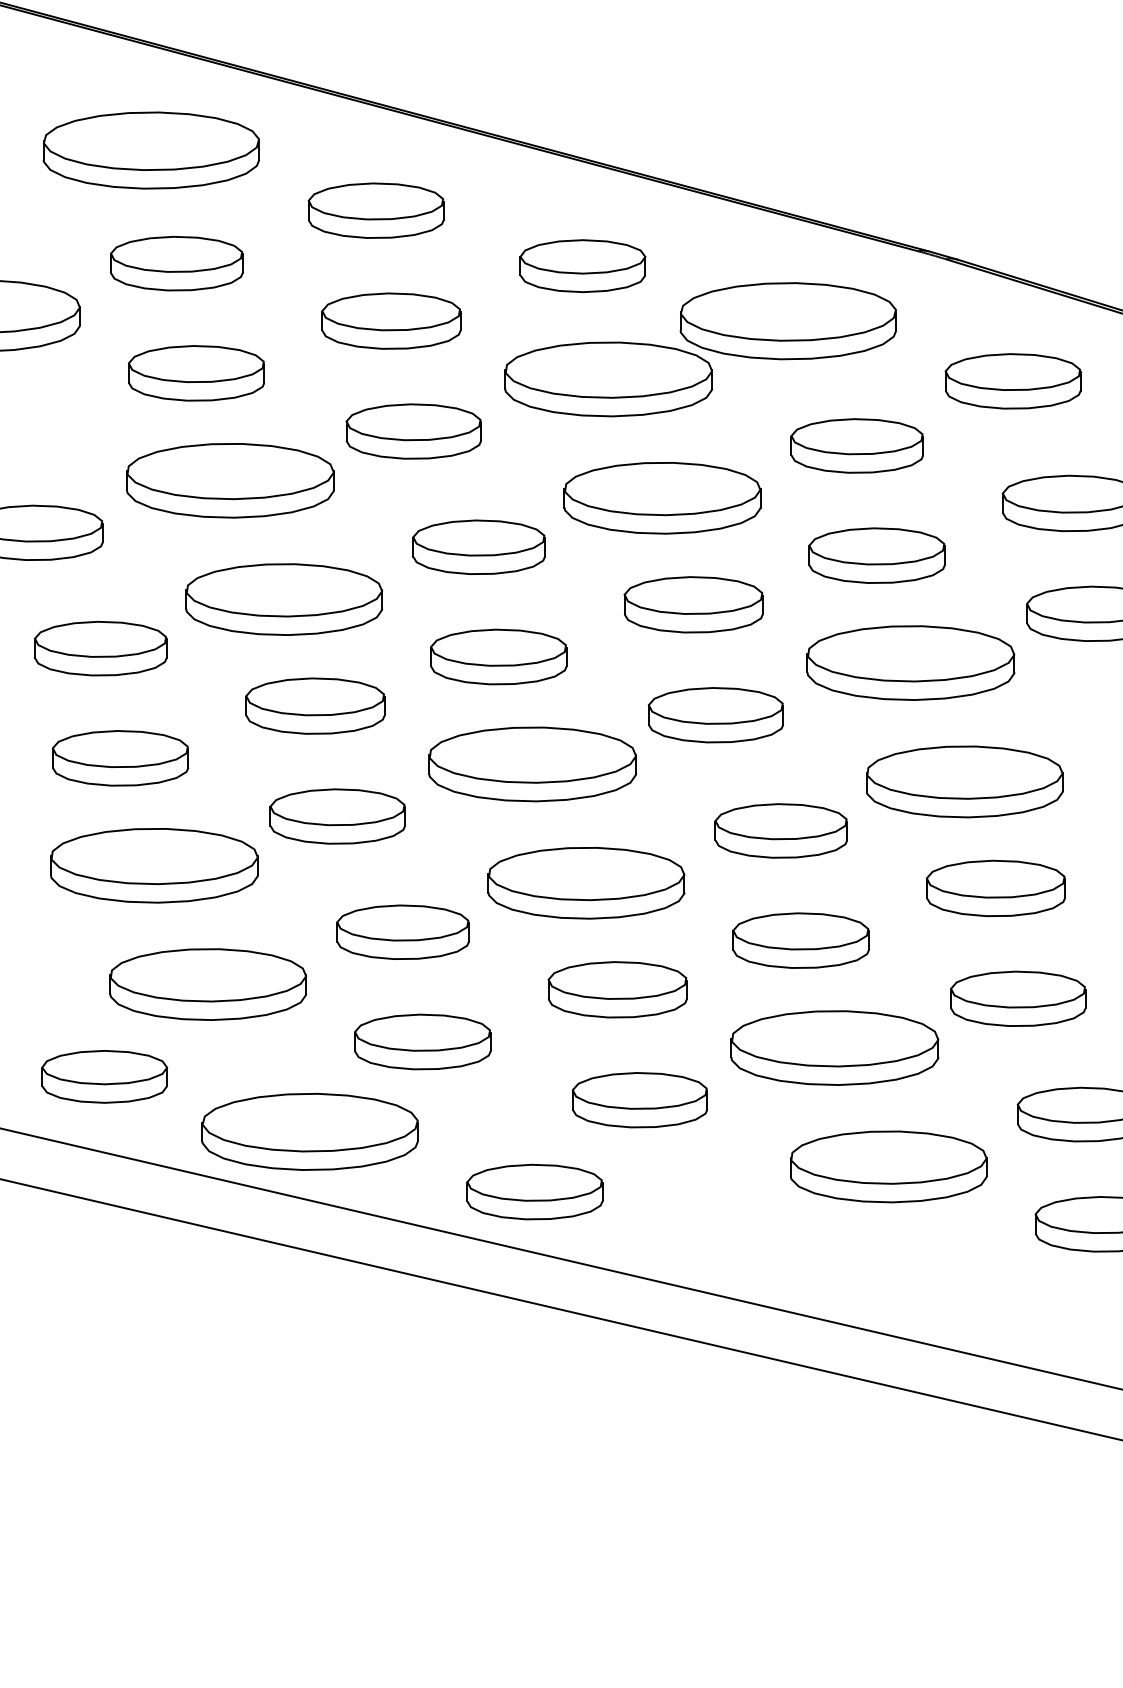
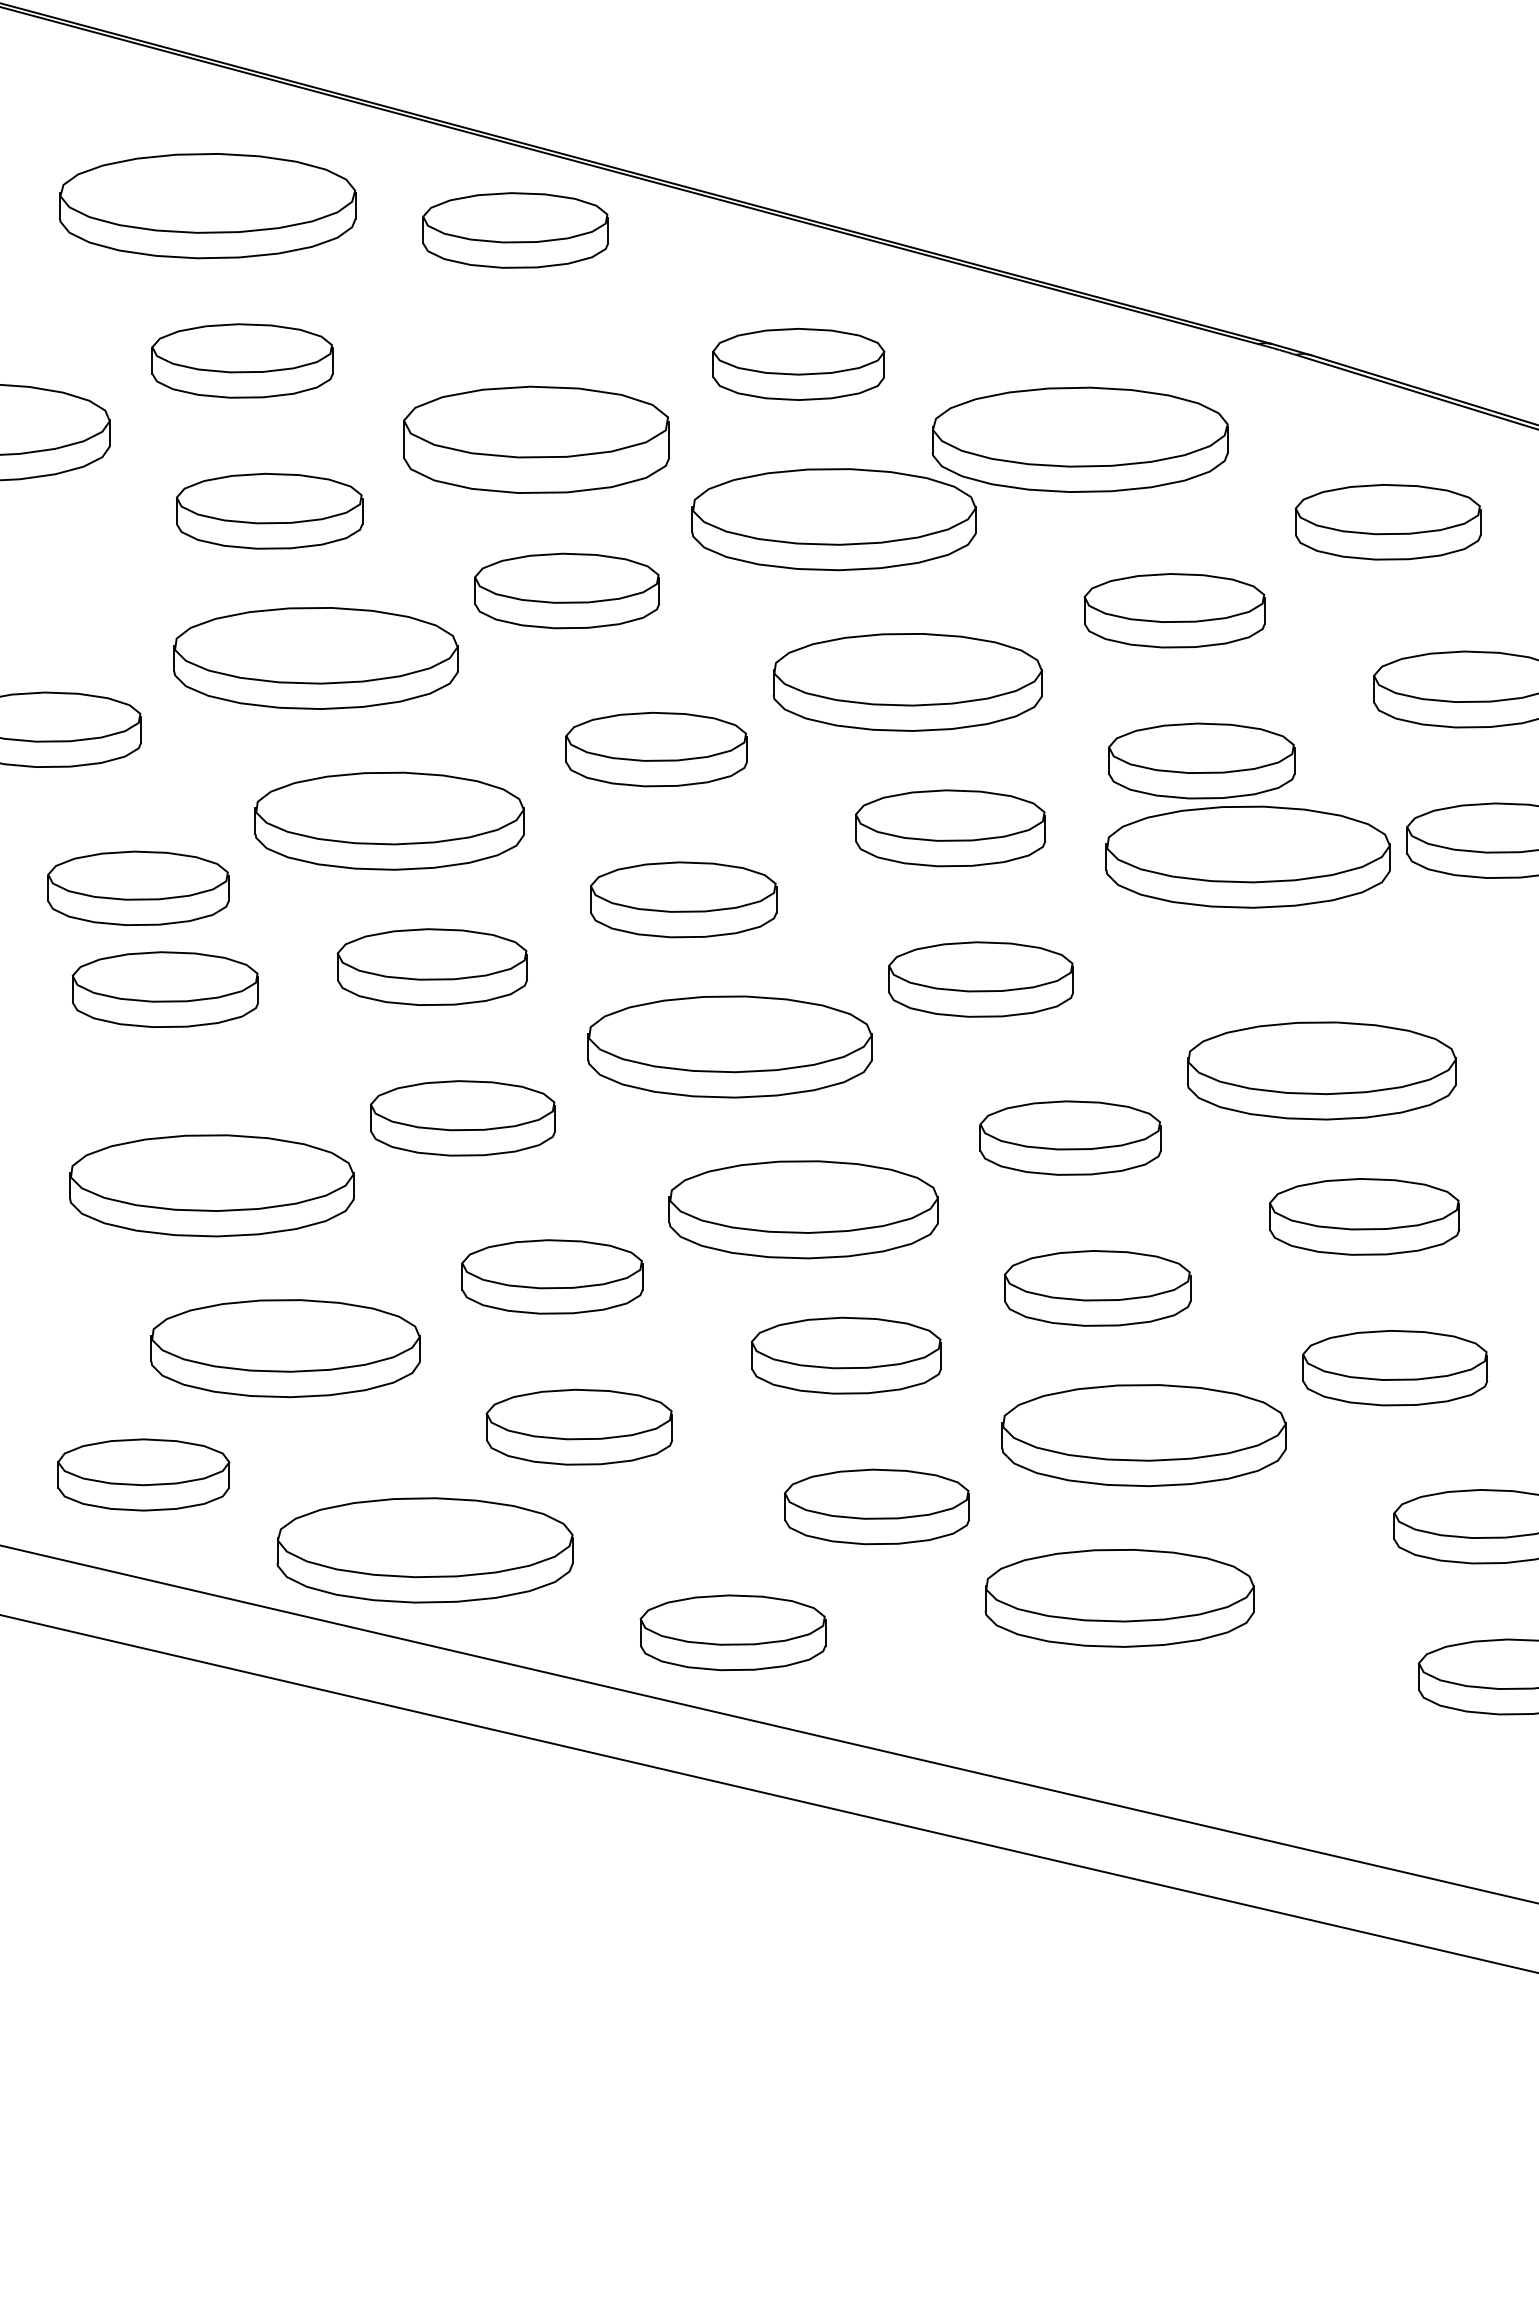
part: (376, 210) -> (515, 230), moved
part: (391, 320) -> (536, 439), size x1.4
part: (910, 662) -> (1247, 856), moved
part: (119, 758) -> (164, 989), moved
part: (888, 1167) -> (1119, 1598), moved

